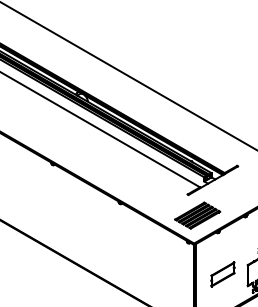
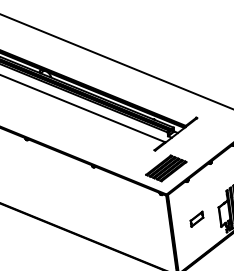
part: (222, 274) -> (196, 219), size x0.6

